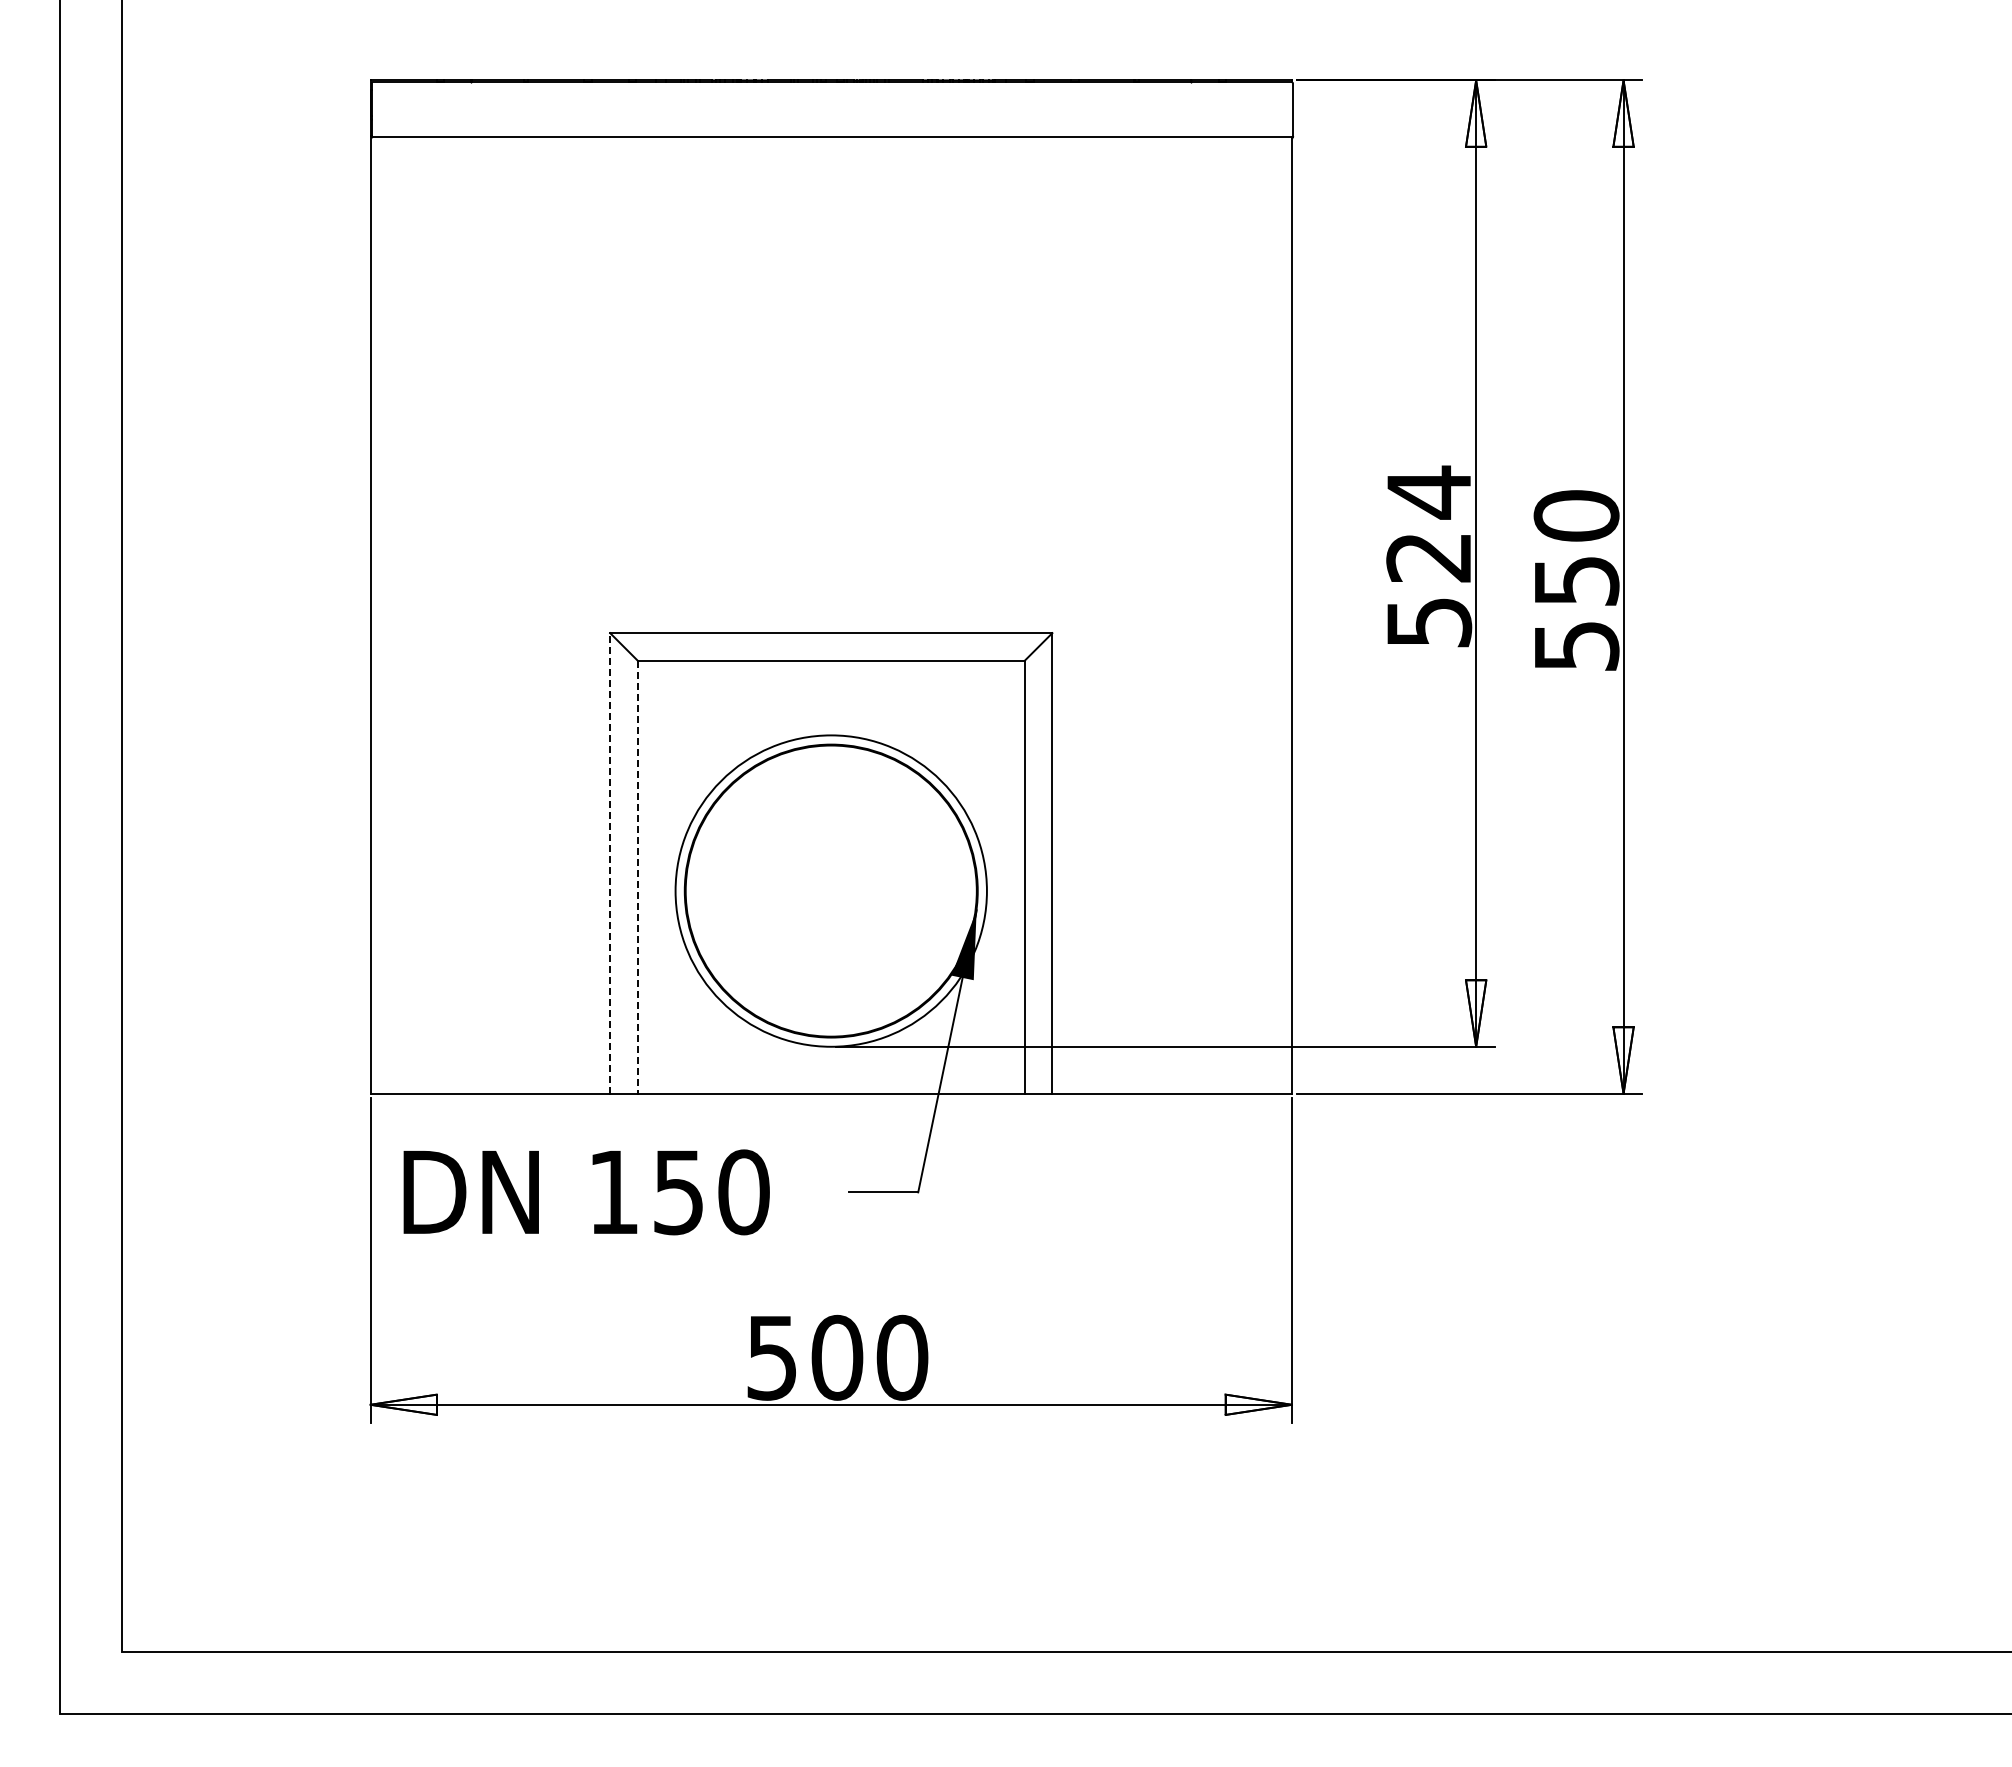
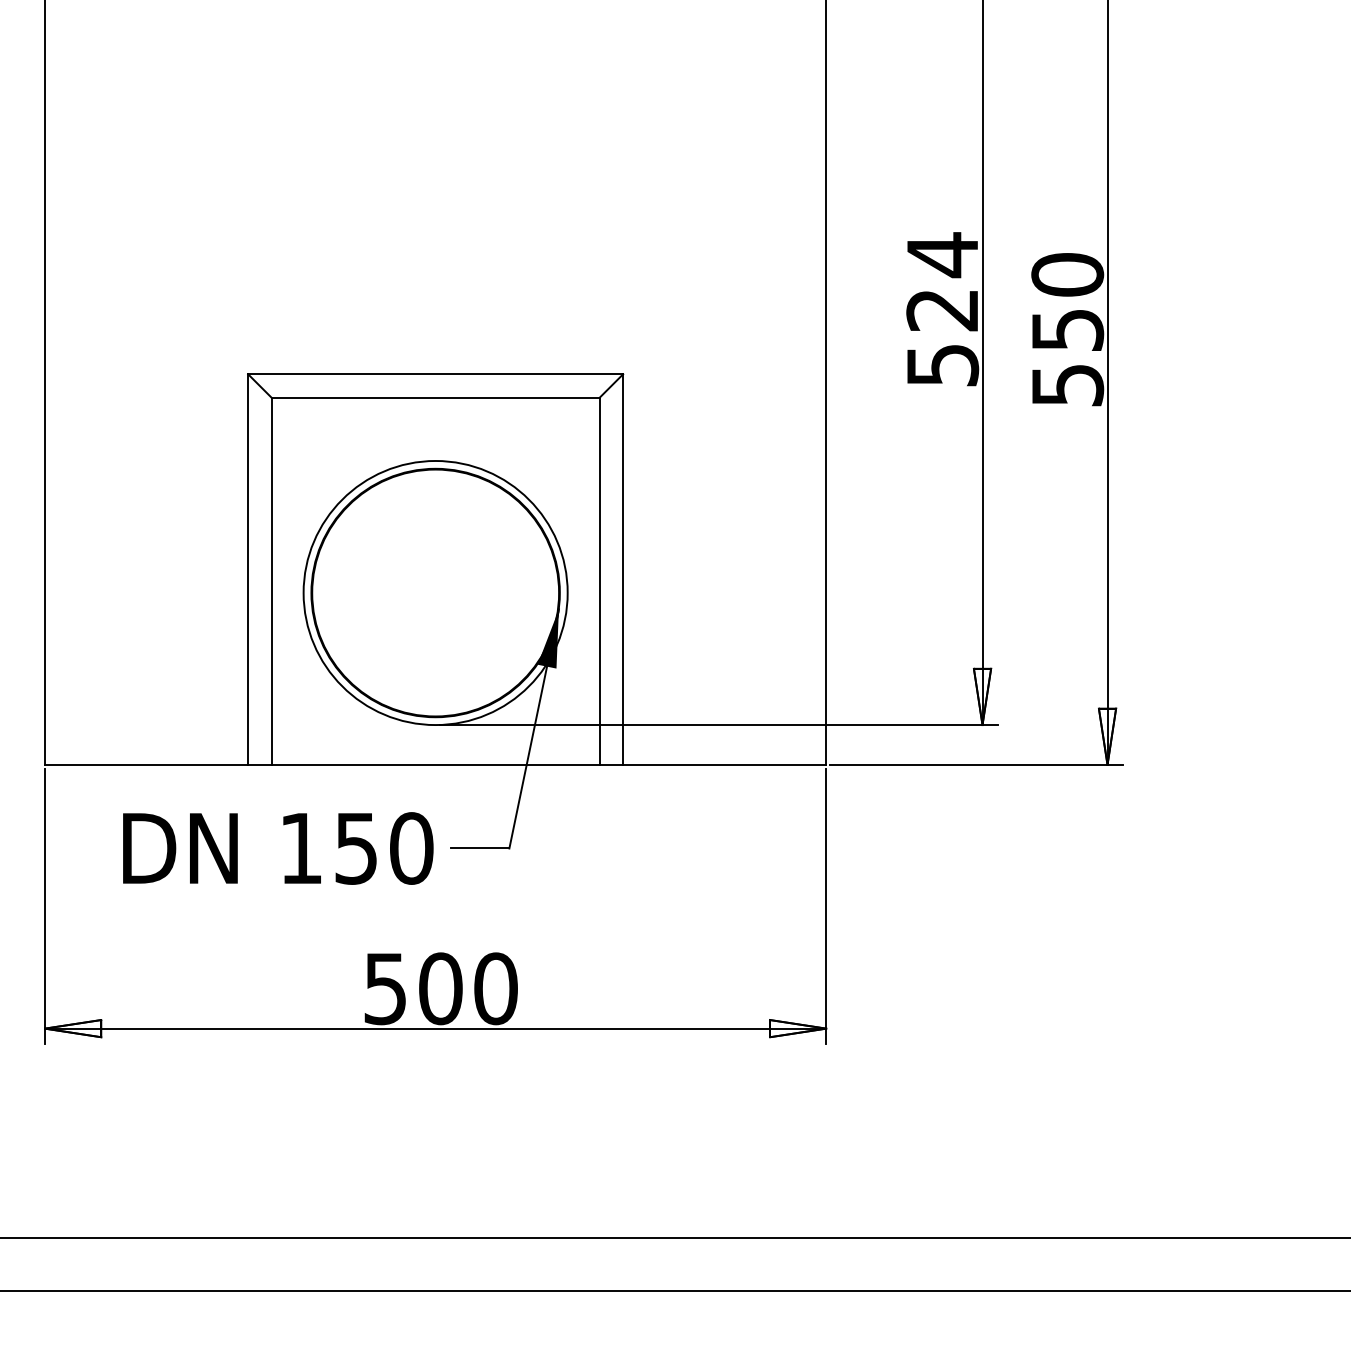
line: (610, 862) -> (248, 568), dashed -> solid
line: (637, 877) -> (271, 581), dashed -> solid
text: (586, 1192) -> (278, 848), moved

